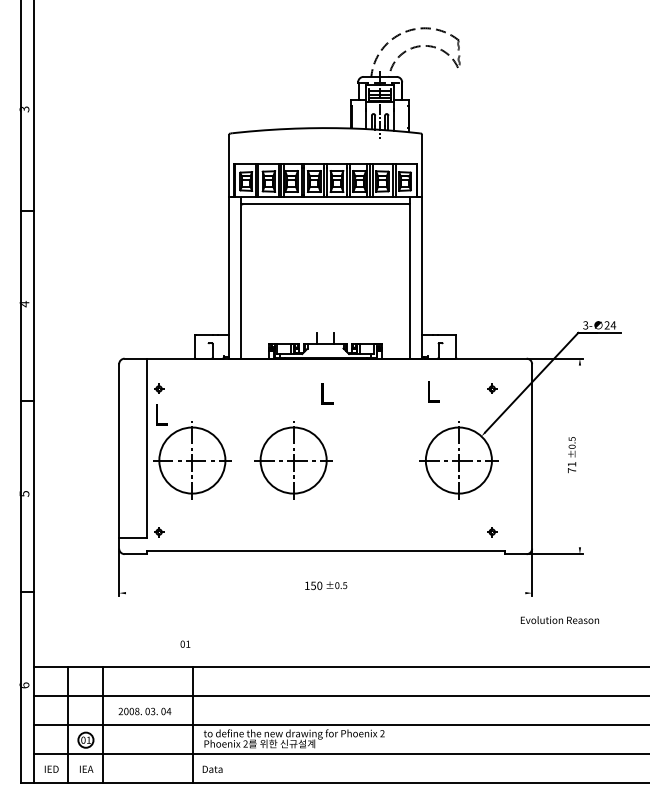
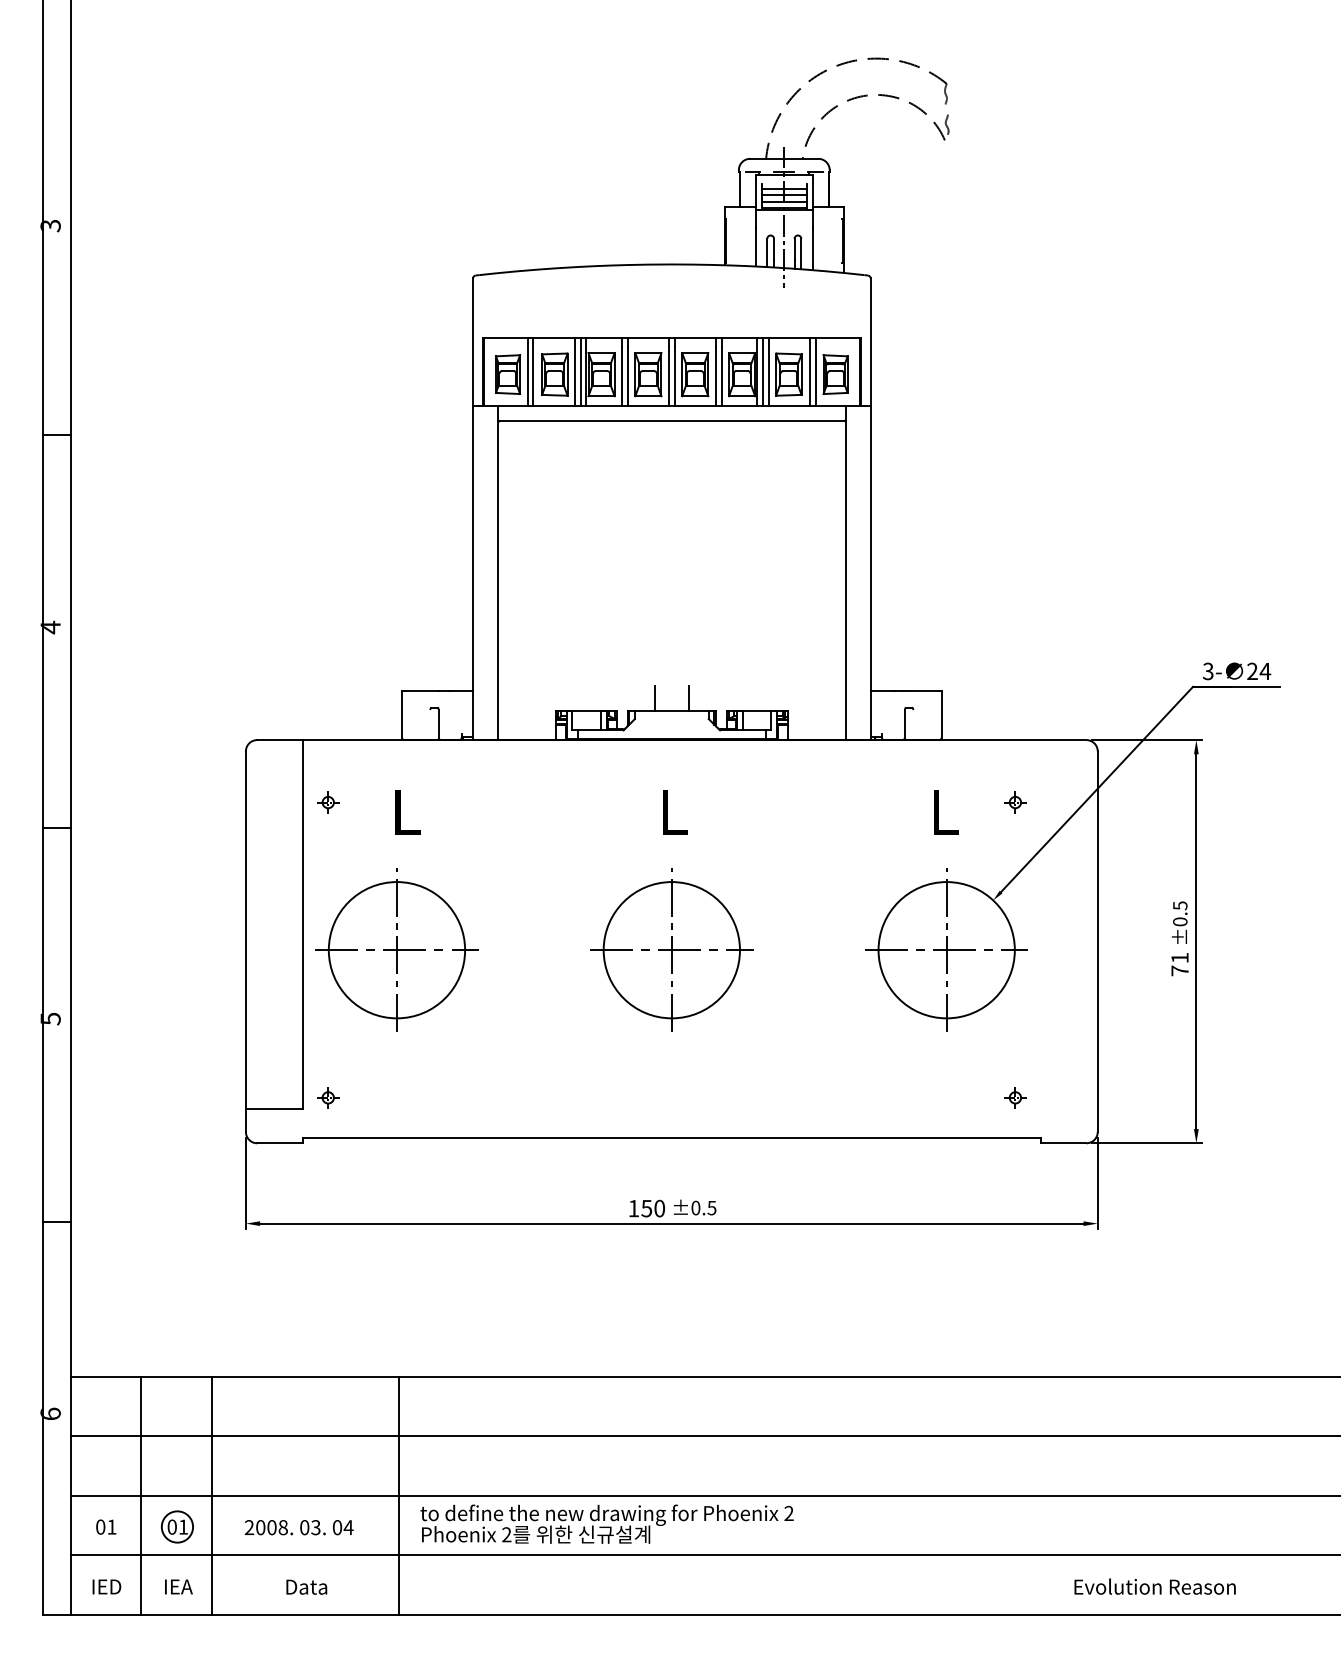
text: (433, 391) -> (945, 811), moved
text: (161, 414) -> (407, 811), moved
line: (579, 456) -> (1195, 941), added
part: (293, 460) -> (671, 950), moved
line: (325, 593) -> (671, 1224), added
text: (559, 619) -> (1154, 1585), moved
text: (185, 643) -> (106, 1525), moved
text: (144, 711) -> (298, 1527), moved
text: (212, 768) -> (306, 1585), moved

